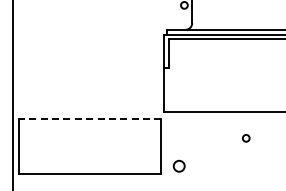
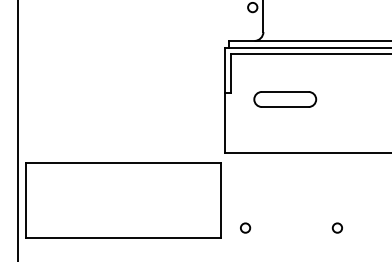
part: (207, 72) -> (284, 99), added
line: (89, 118) -> (122, 162), dashed -> solid
circle: (246, 138) -> (337, 228), moved
circle: (178, 166) -> (244, 228), size x0.62

